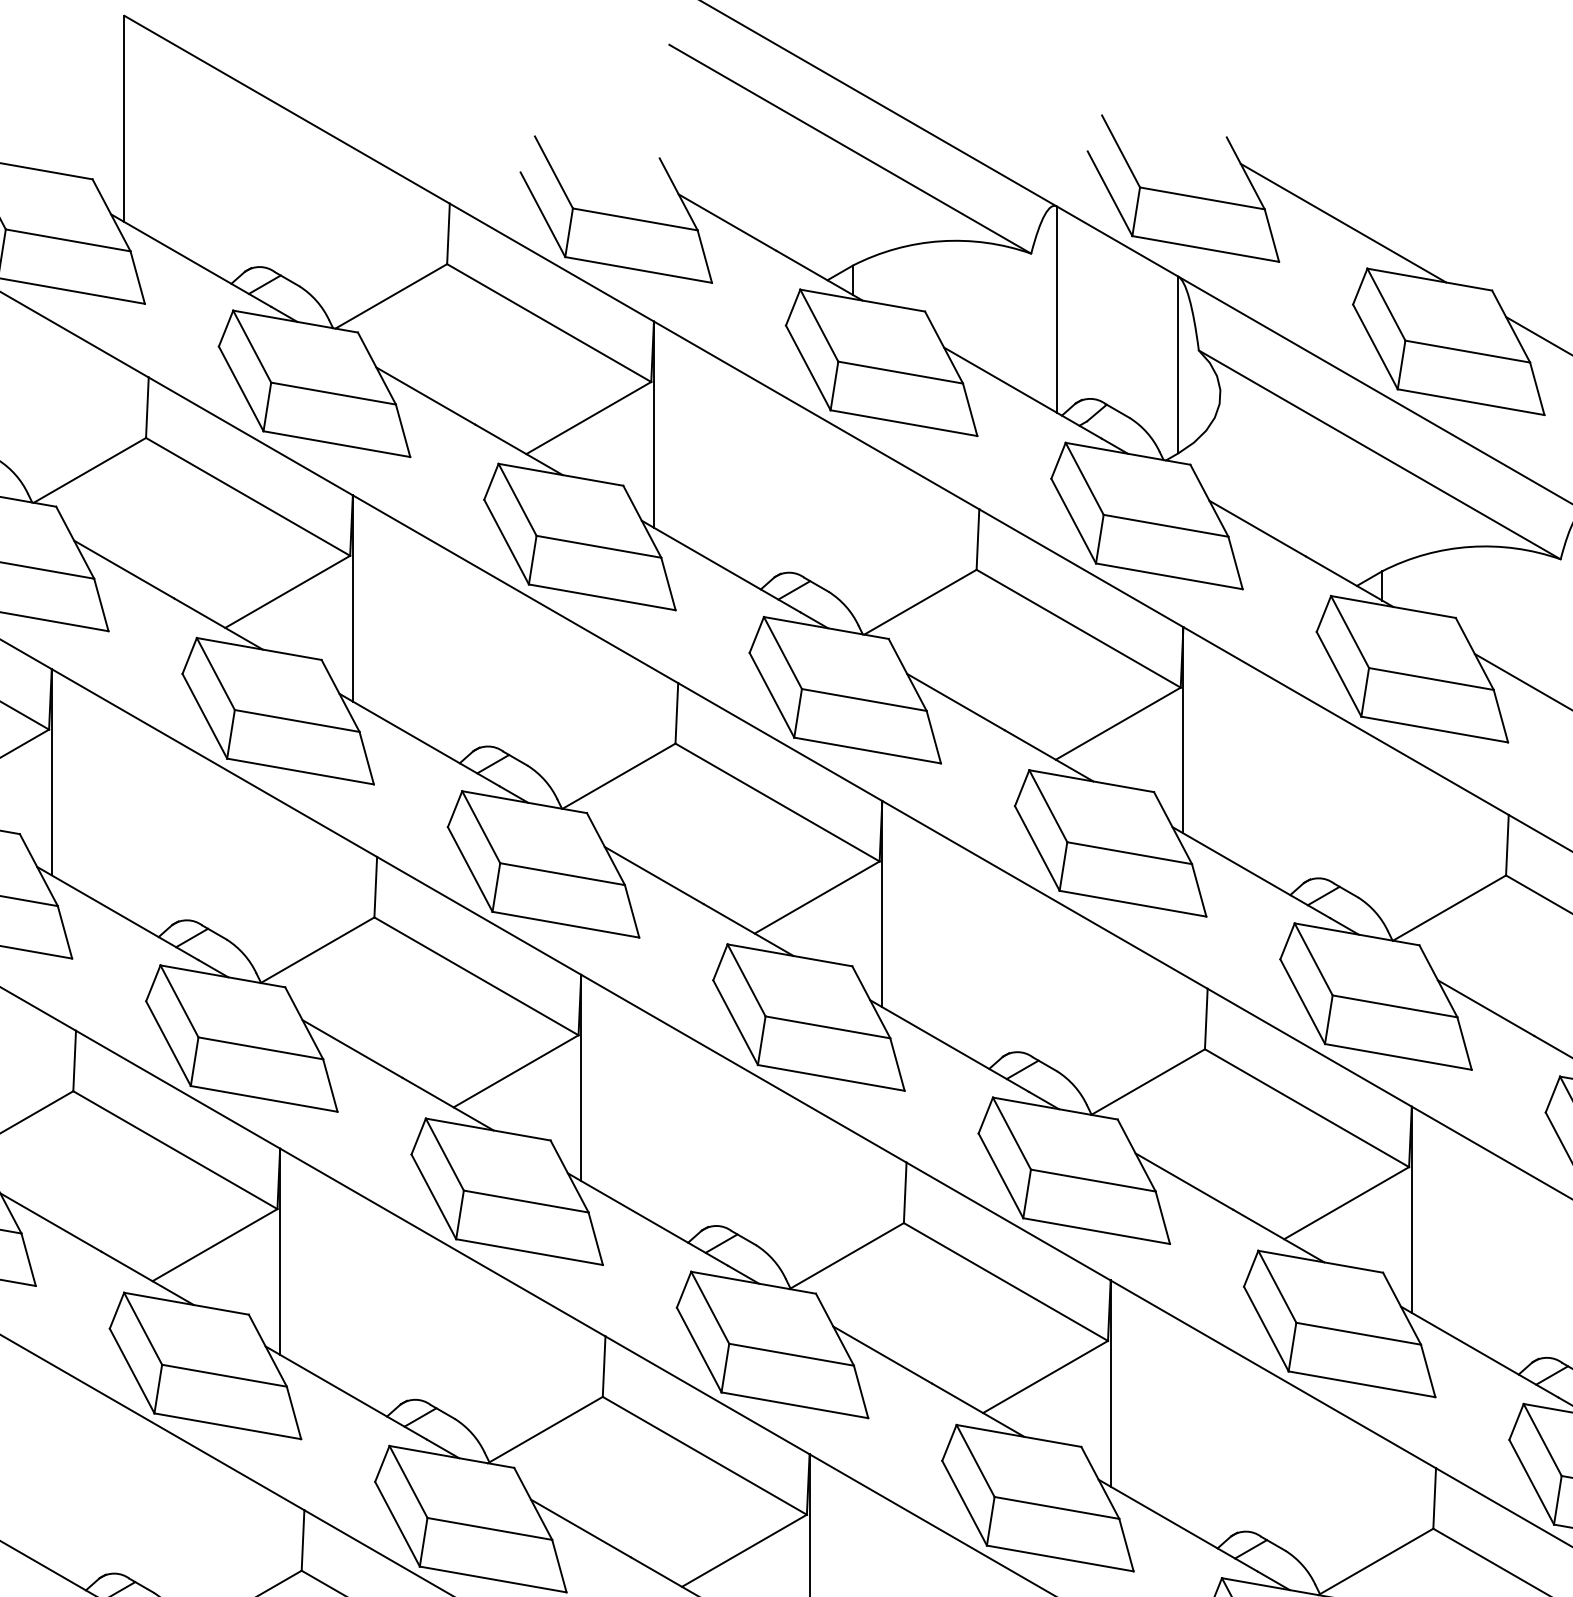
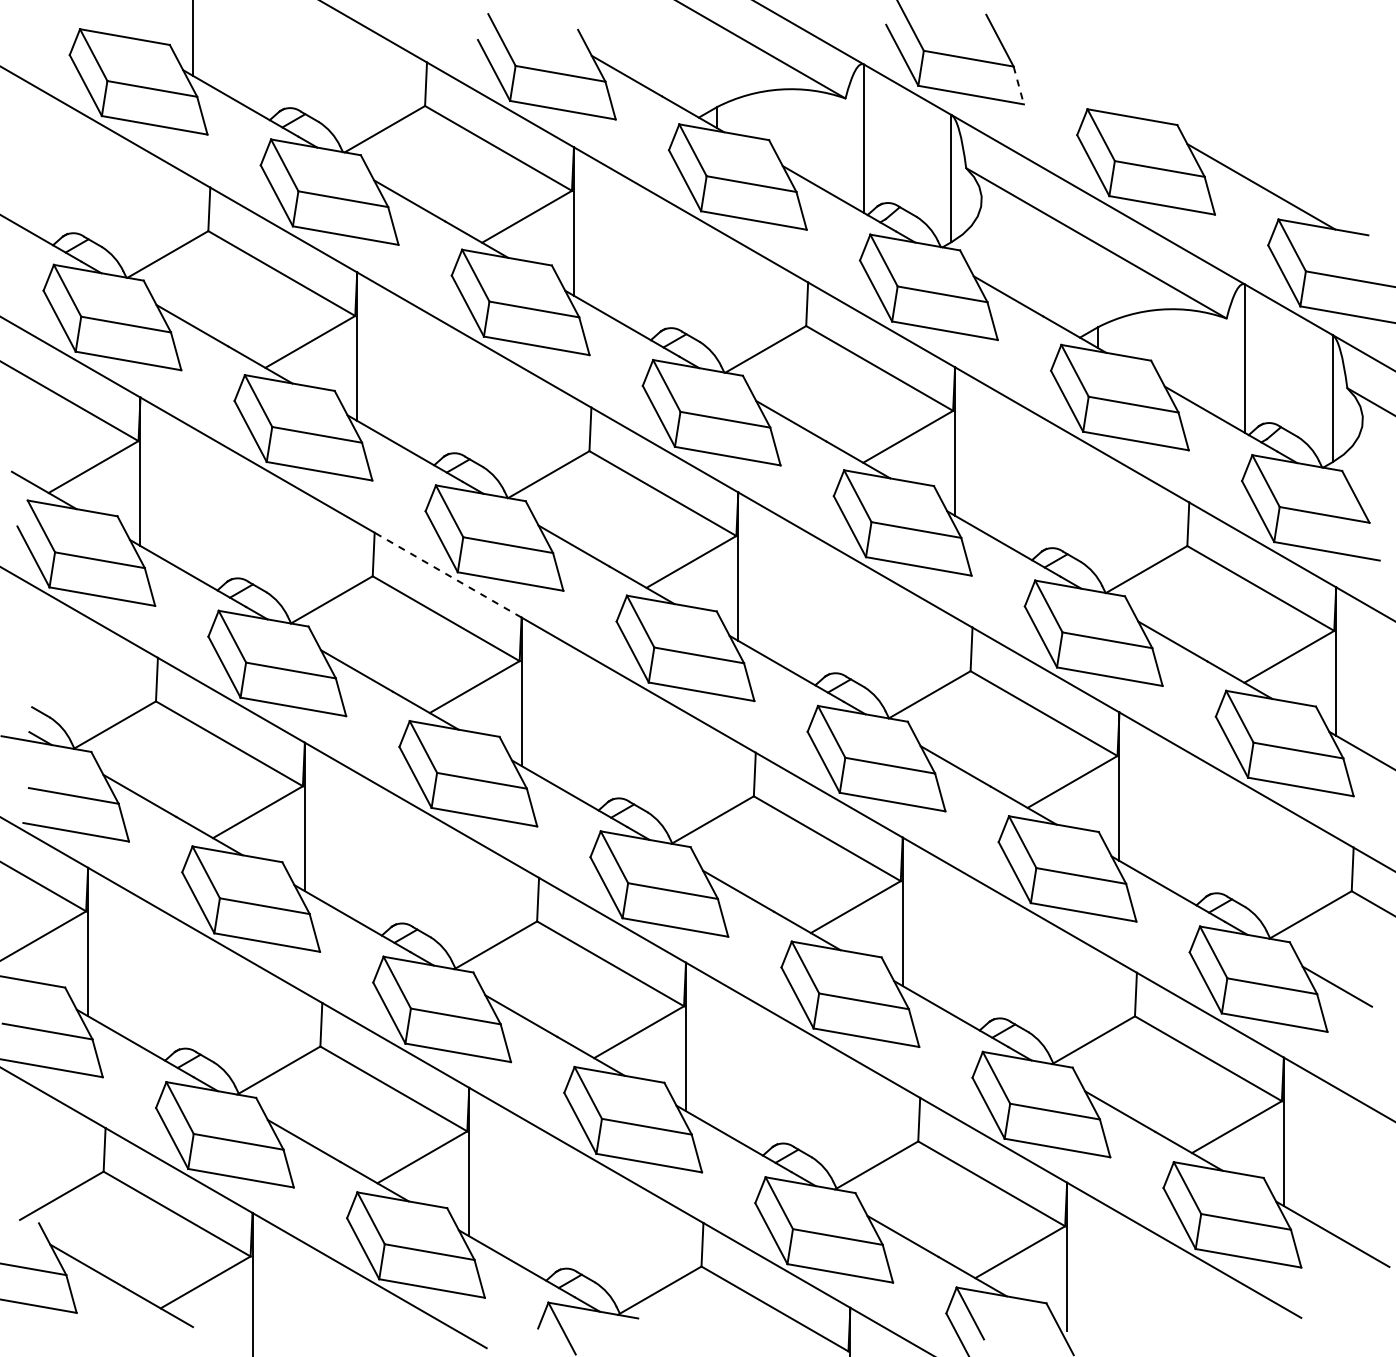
line: (1343, 223) -> (1070, 76), removed
line: (1271, 235) -> (1018, 85), solid -> dashed
line: (479, 916) -> (448, 575), solid -> dashed

